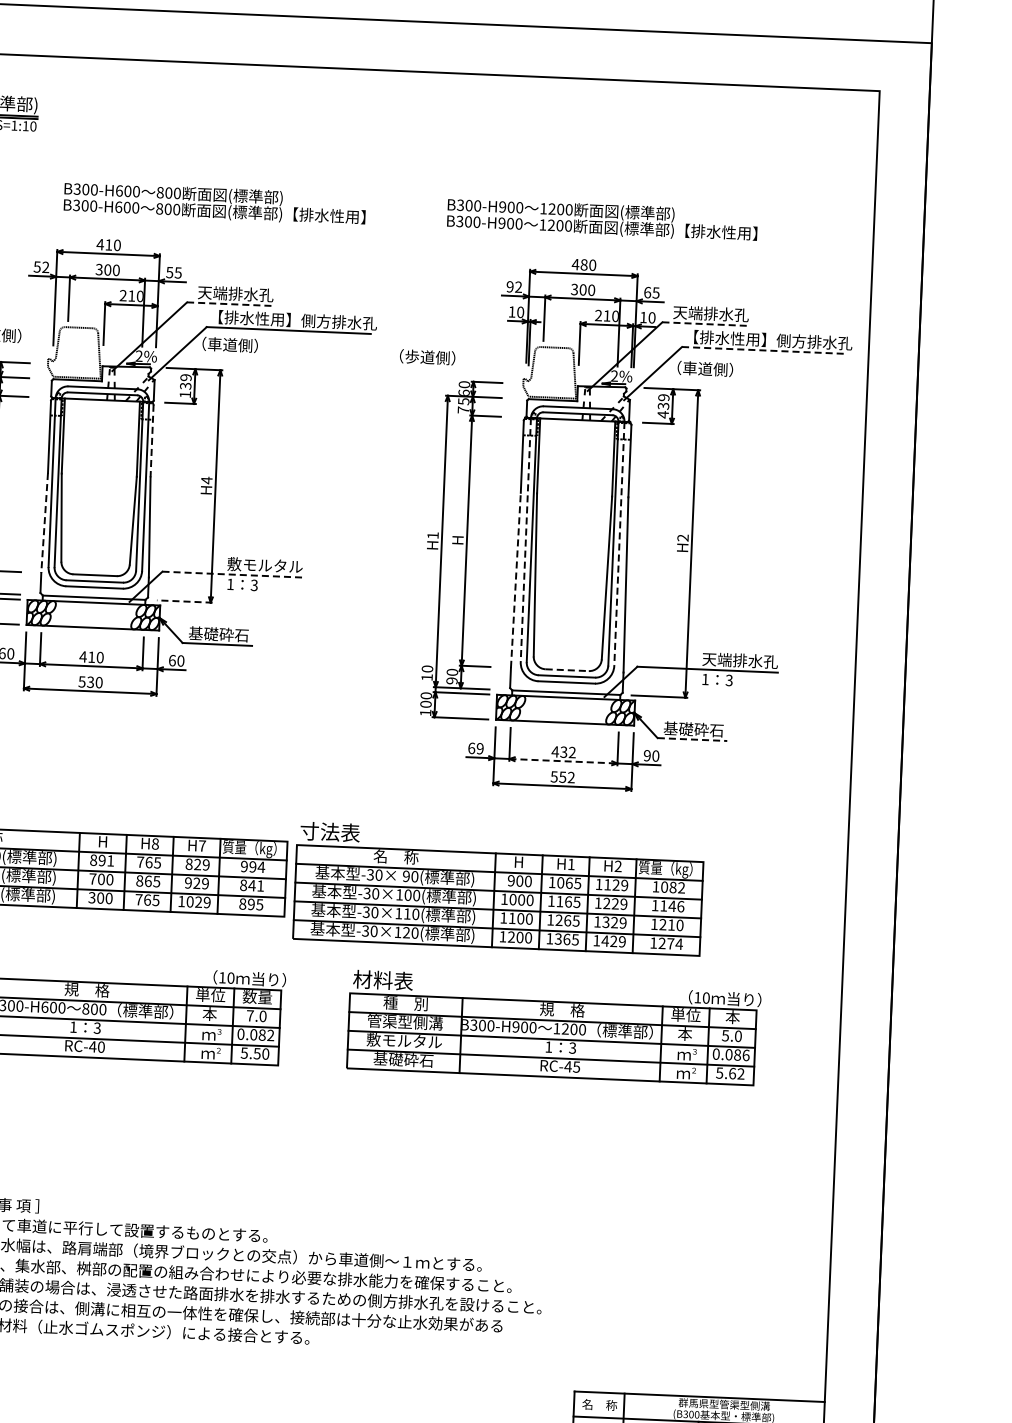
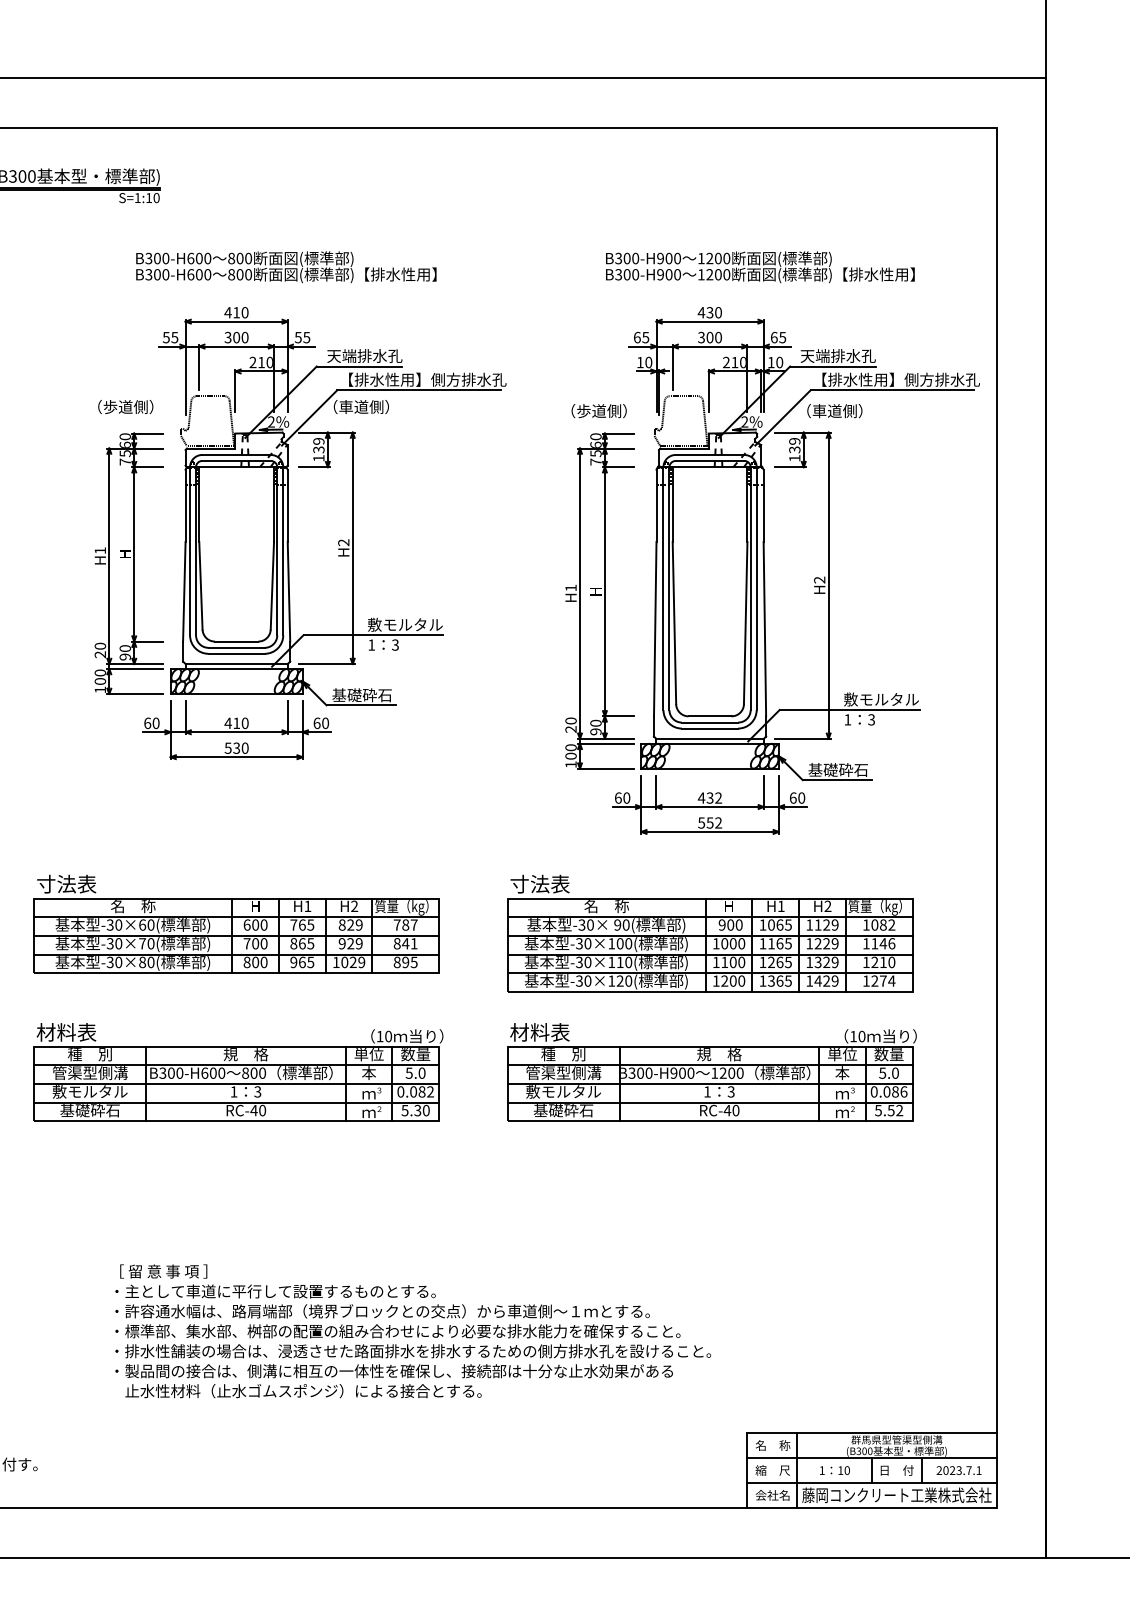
text: (215, 203) -> (286, 267), moved
text: (602, 220) -> (760, 267), moved
text: (583, 264) -> (709, 312), 480 -> 430
text: (45, 267) -> (174, 337), 52 -> 55
text: (514, 286) -> (641, 337), 92 -> 65
line: (230, 304) -> (359, 366), dashed -> solid
line: (704, 324) -> (832, 366), dashed -> solid
line: (764, 350) -> (892, 390), dashed -> solid
text: (426, 357) -> (598, 411), moved
text: (662, 414) -> (794, 458), 439 -> 139
line: (151, 441) -> (287, 506), dashed -> solid
text: (206, 480) -> (343, 542), H4 -> H2
line: (44, 522) -> (184, 591), dashed -> solid
line: (525, 540) -> (663, 589), dashed -> solid
line: (619, 544) -> (756, 589), dashed -> solid
line: (232, 574) -> (373, 635), dashed -> solid
line: (516, 579) -> (655, 628), dashed -> solid
line: (184, 601) -> (326, 664), dashed -> solid
text: (740, 660) -> (881, 699), 天端排水孔 -> 敷モルタル
line: (567, 670) -> (710, 716), dashed -> solid
text: (426, 677) -> (570, 729), 10 -> 20
line: (692, 739) -> (837, 780), dashed -> solid
text: (479, 748) -> (626, 797), 69 -> 60
text: (646, 755) -> (792, 797), 90 -> 60
line: (563, 761) -> (710, 807), dashed -> solid
text: (155, 844) -> (307, 906), H8 -> H1
text: (202, 845) -> (354, 905), H7 -> H2
text: (102, 860) -> (255, 924), 891 -> 600
text: (252, 866) -> (405, 924), 994 -> 787
part: (499, 888) -> (710, 933), moved
text: (91, 896) -> (246, 961), 300 -> 800
text: (138, 899) -> (293, 962), 765 -> 965
text: (249, 1015) -> (408, 1072), 7.0 -> 5.0
text: (732, 1017) -> (888, 1054), 本 -> 数量
text: (256, 1052) -> (417, 1109), 5.50 -> 5.30
text: (576, 1066) -> (735, 1110), RC-45 -> RC-40
text: (731, 1073) -> (890, 1110), 5.62 -> 5.52

